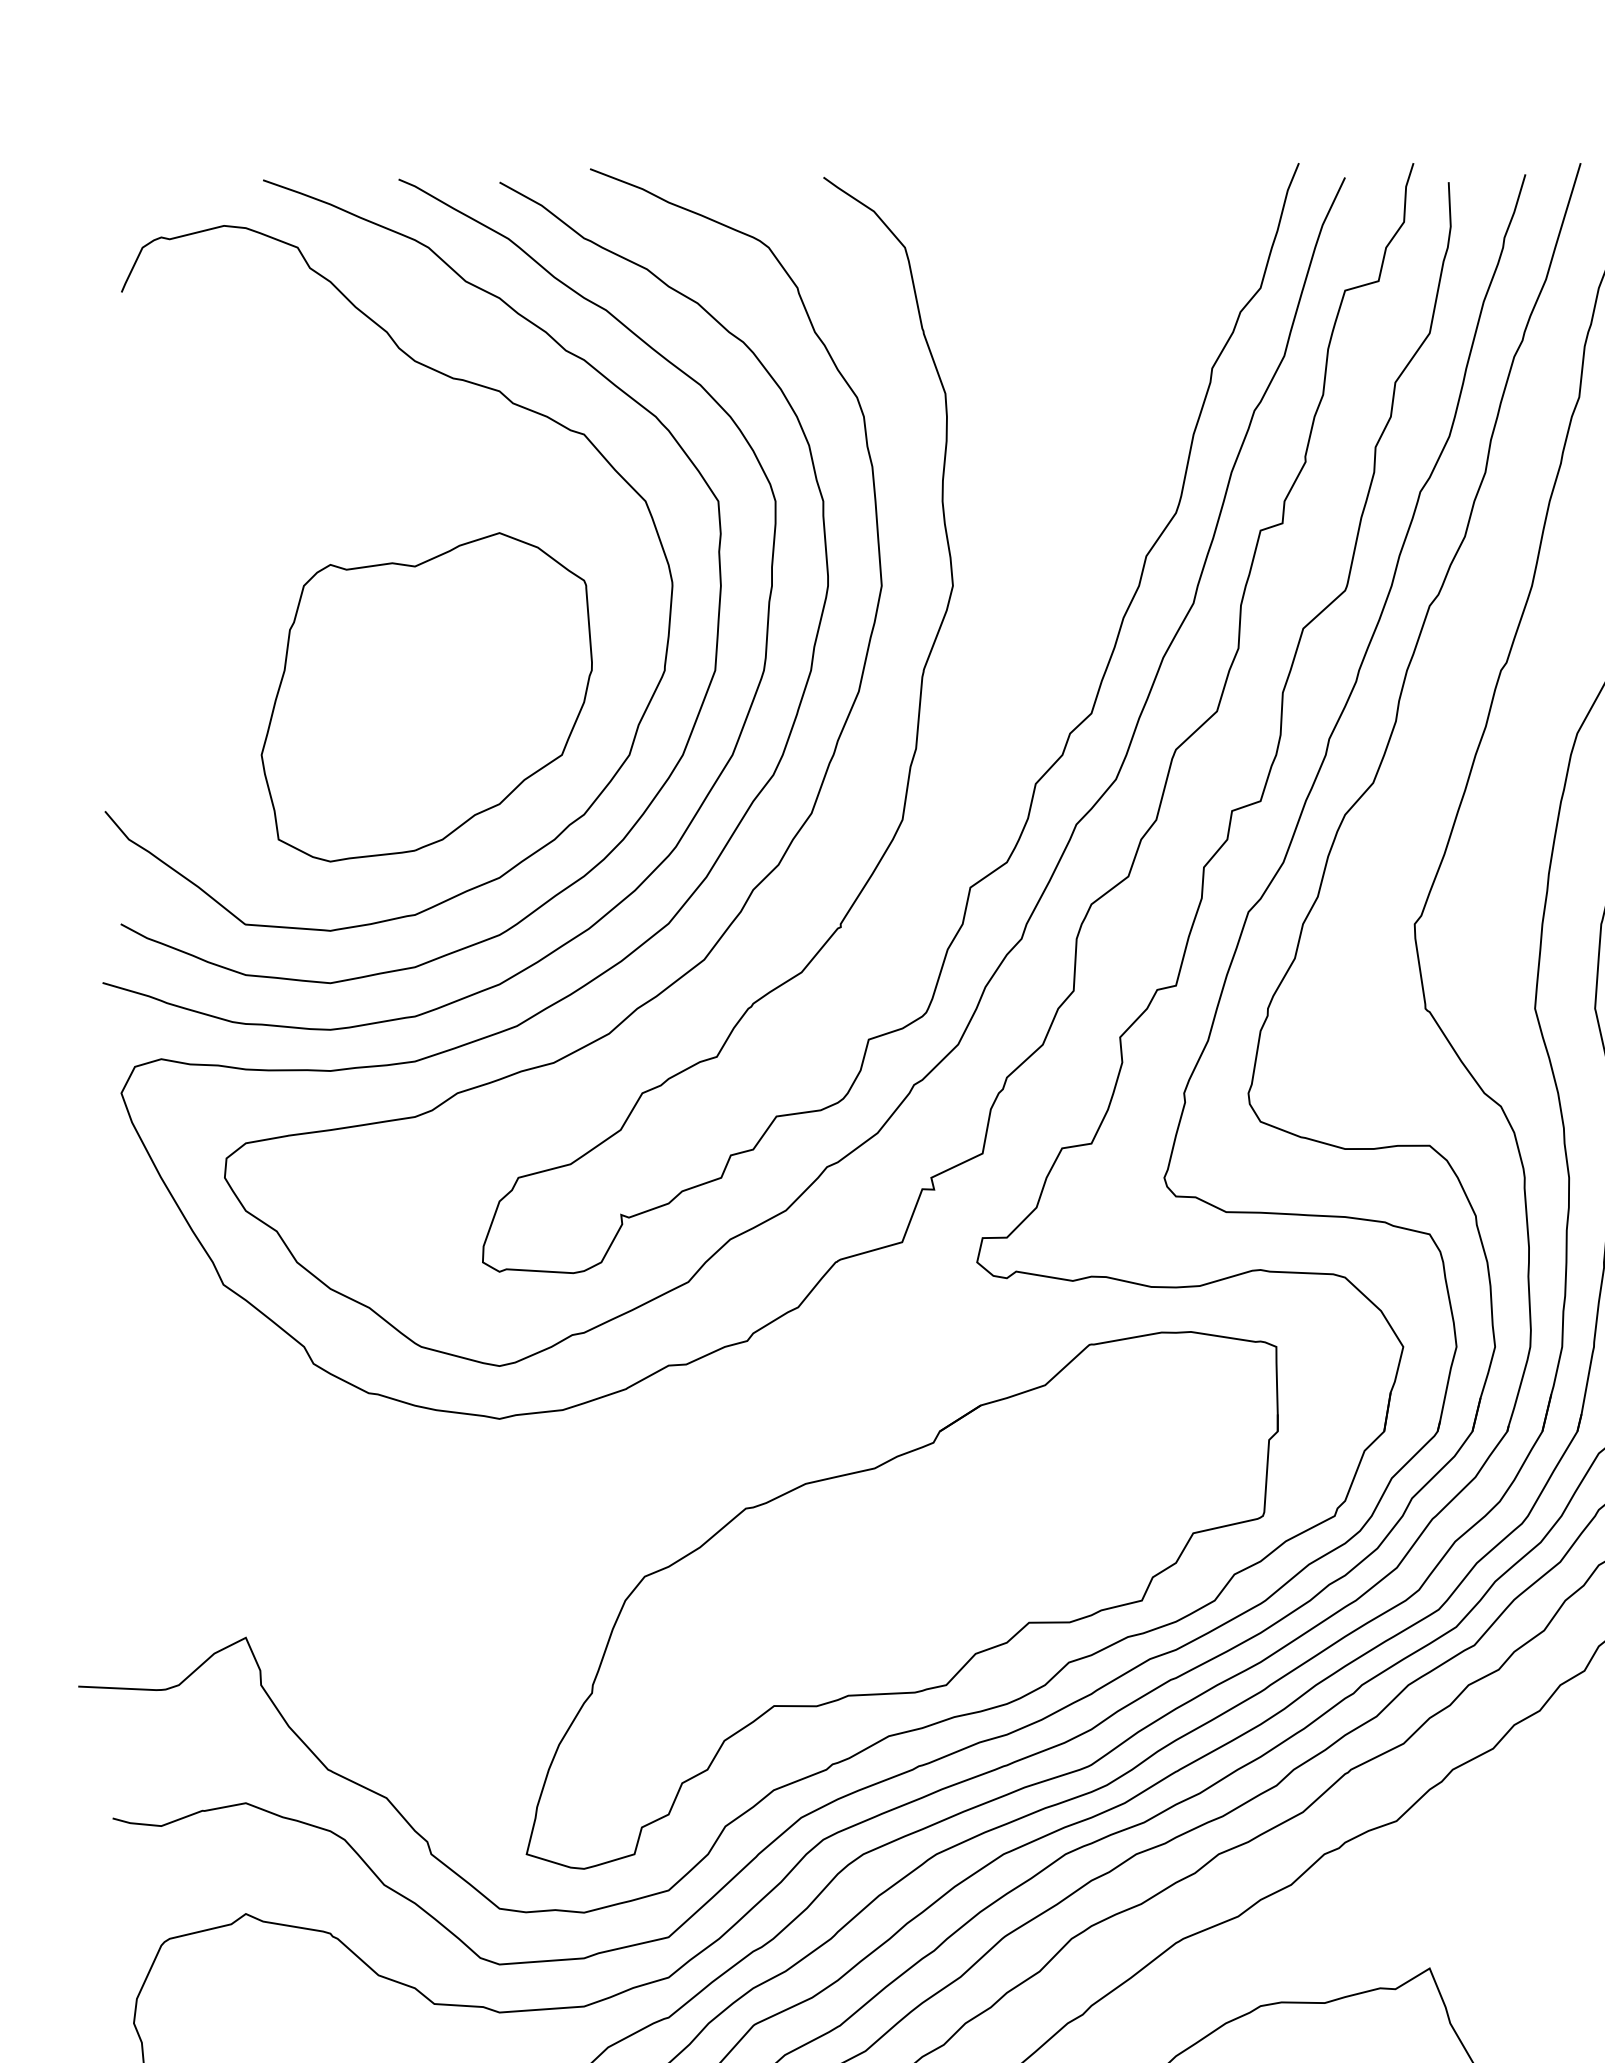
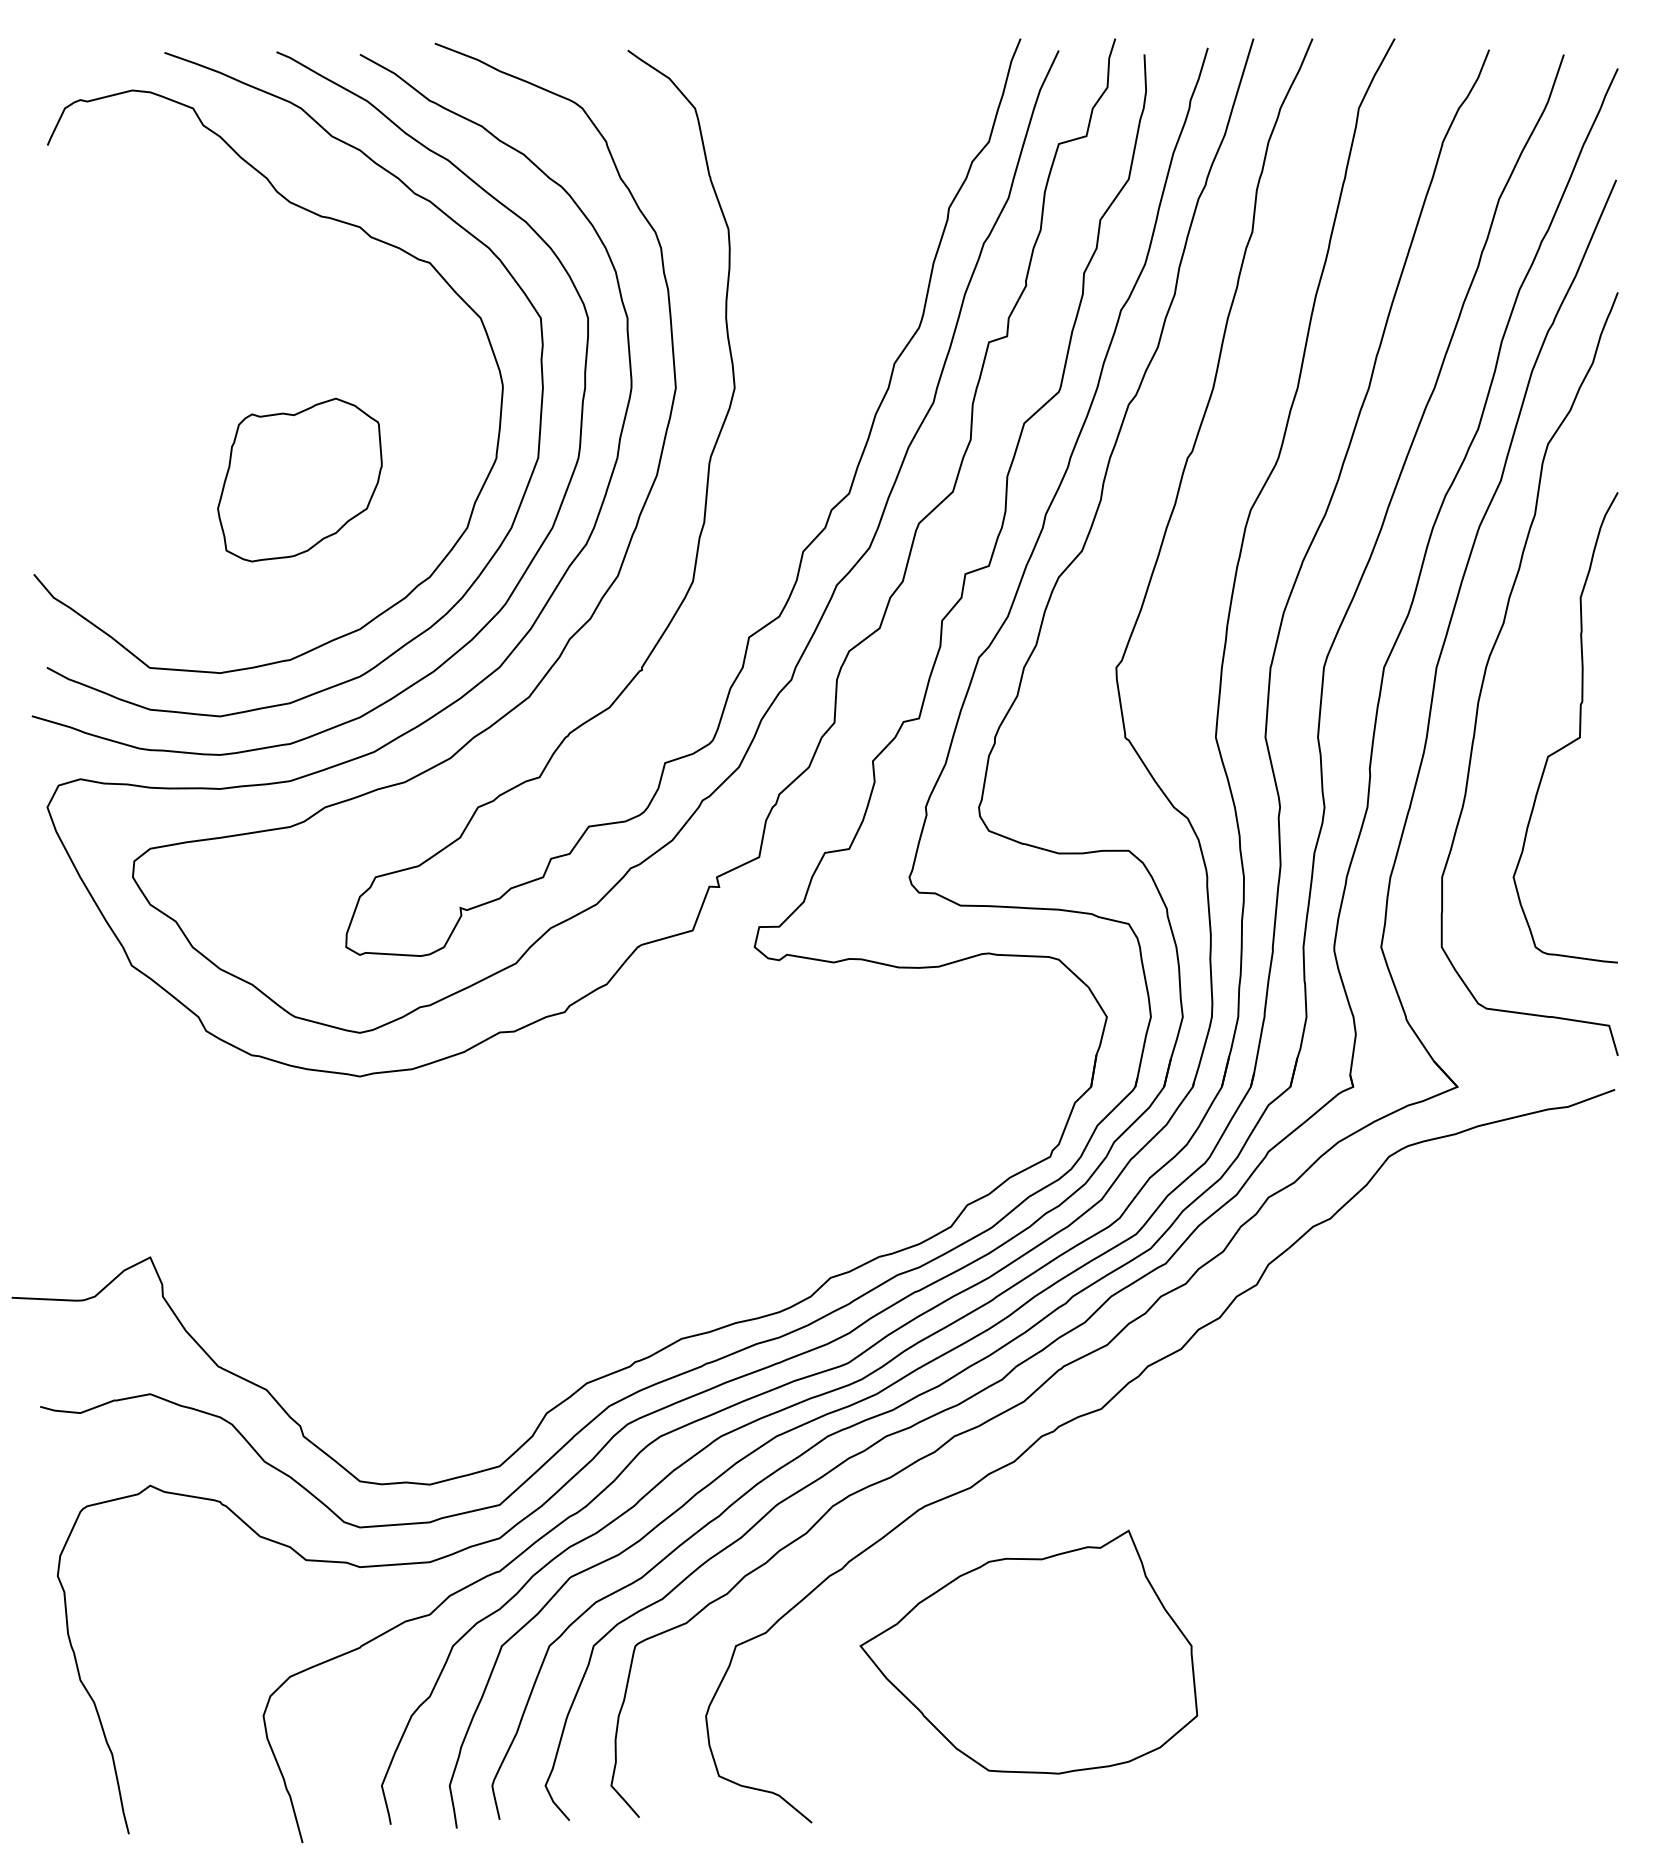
part: (426, 696) -> (299, 479), size x0.6
part: (901, 1600) -> (692, 1226), removed

